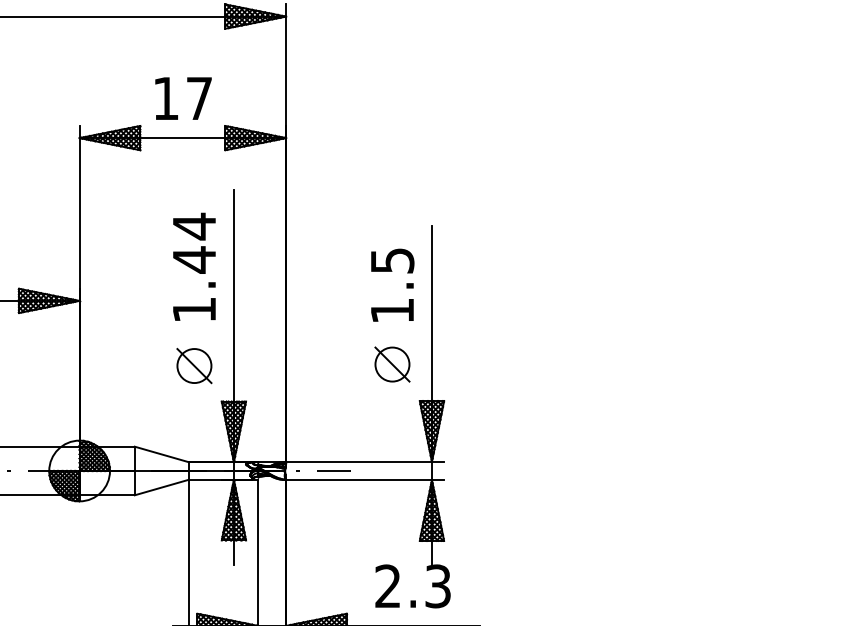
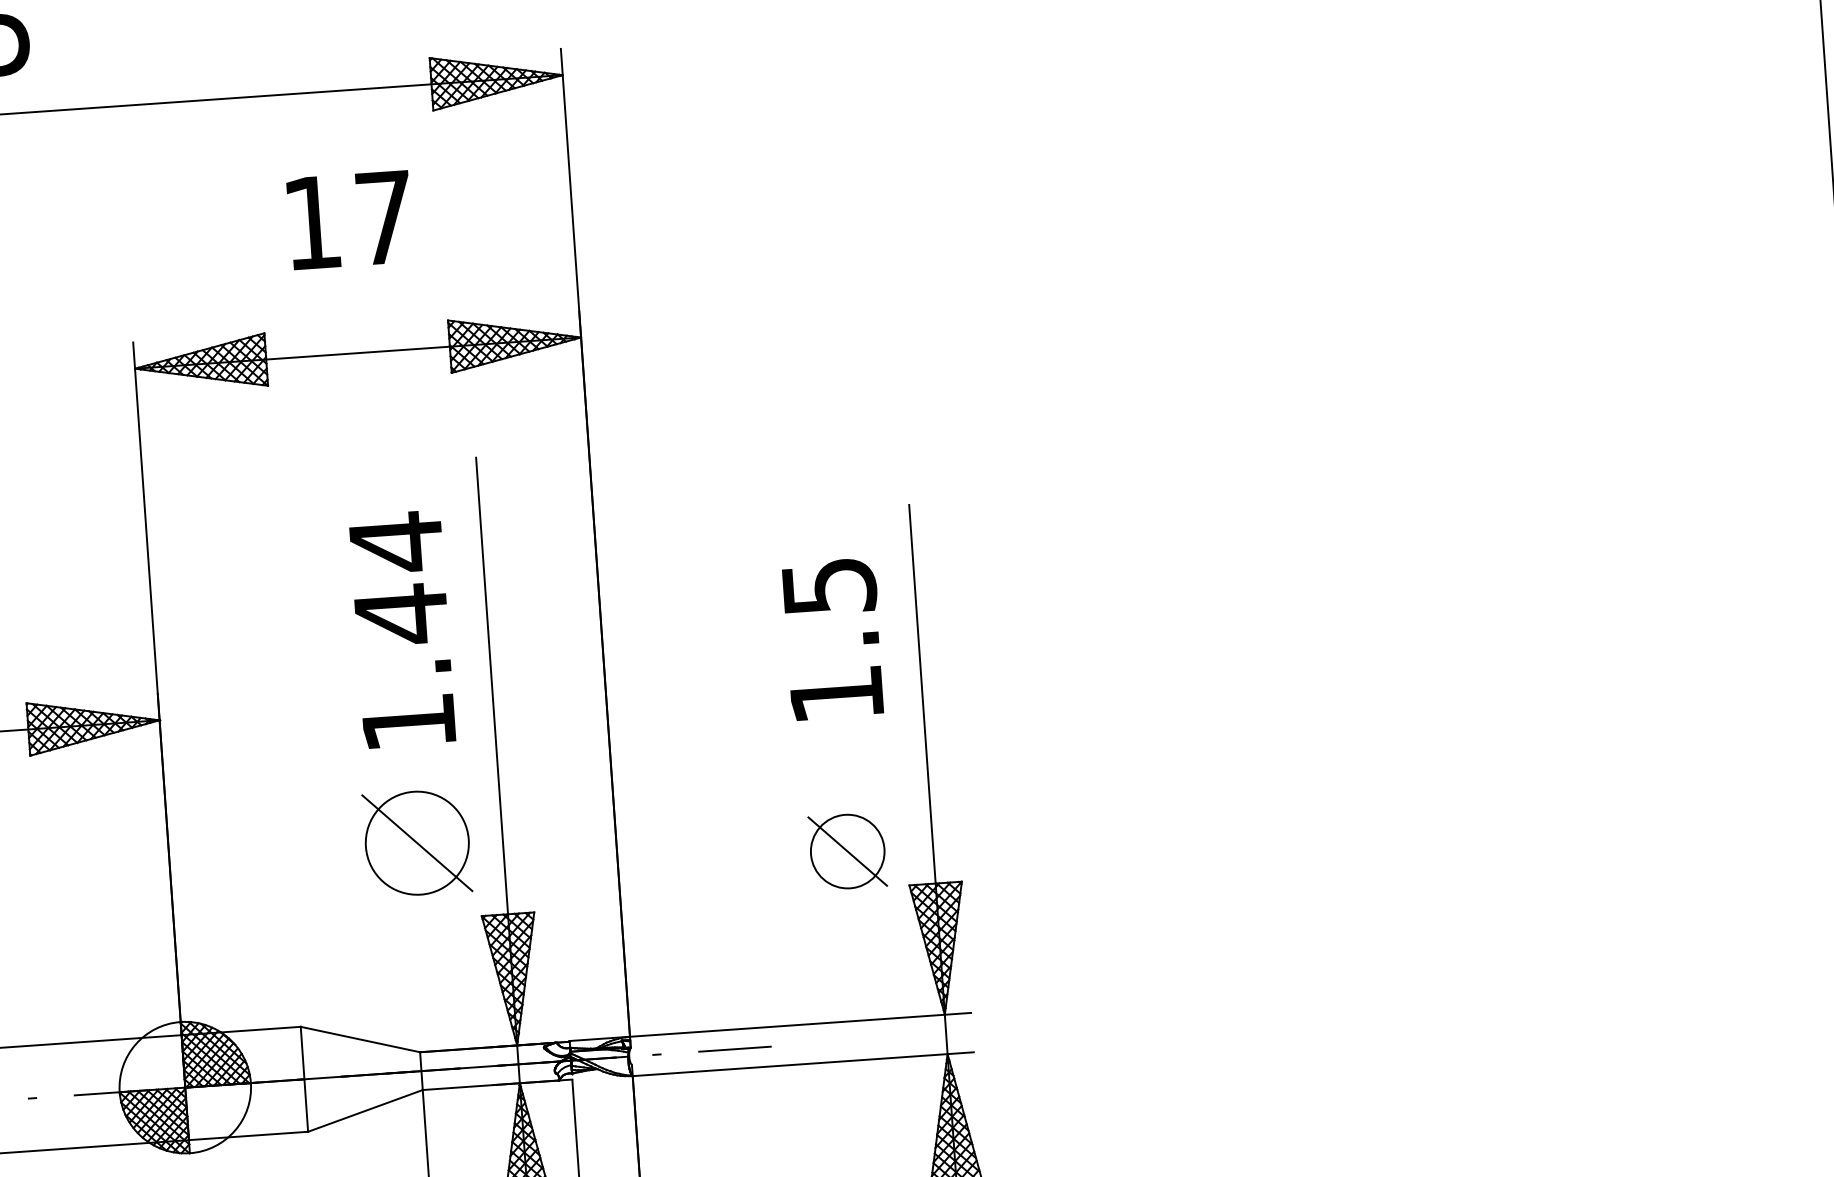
text: (183, 98) -> (350, 219), moved
part: (392, 364) -> (847, 851), moved
part: (194, 366) -> (417, 844), size x1.4

